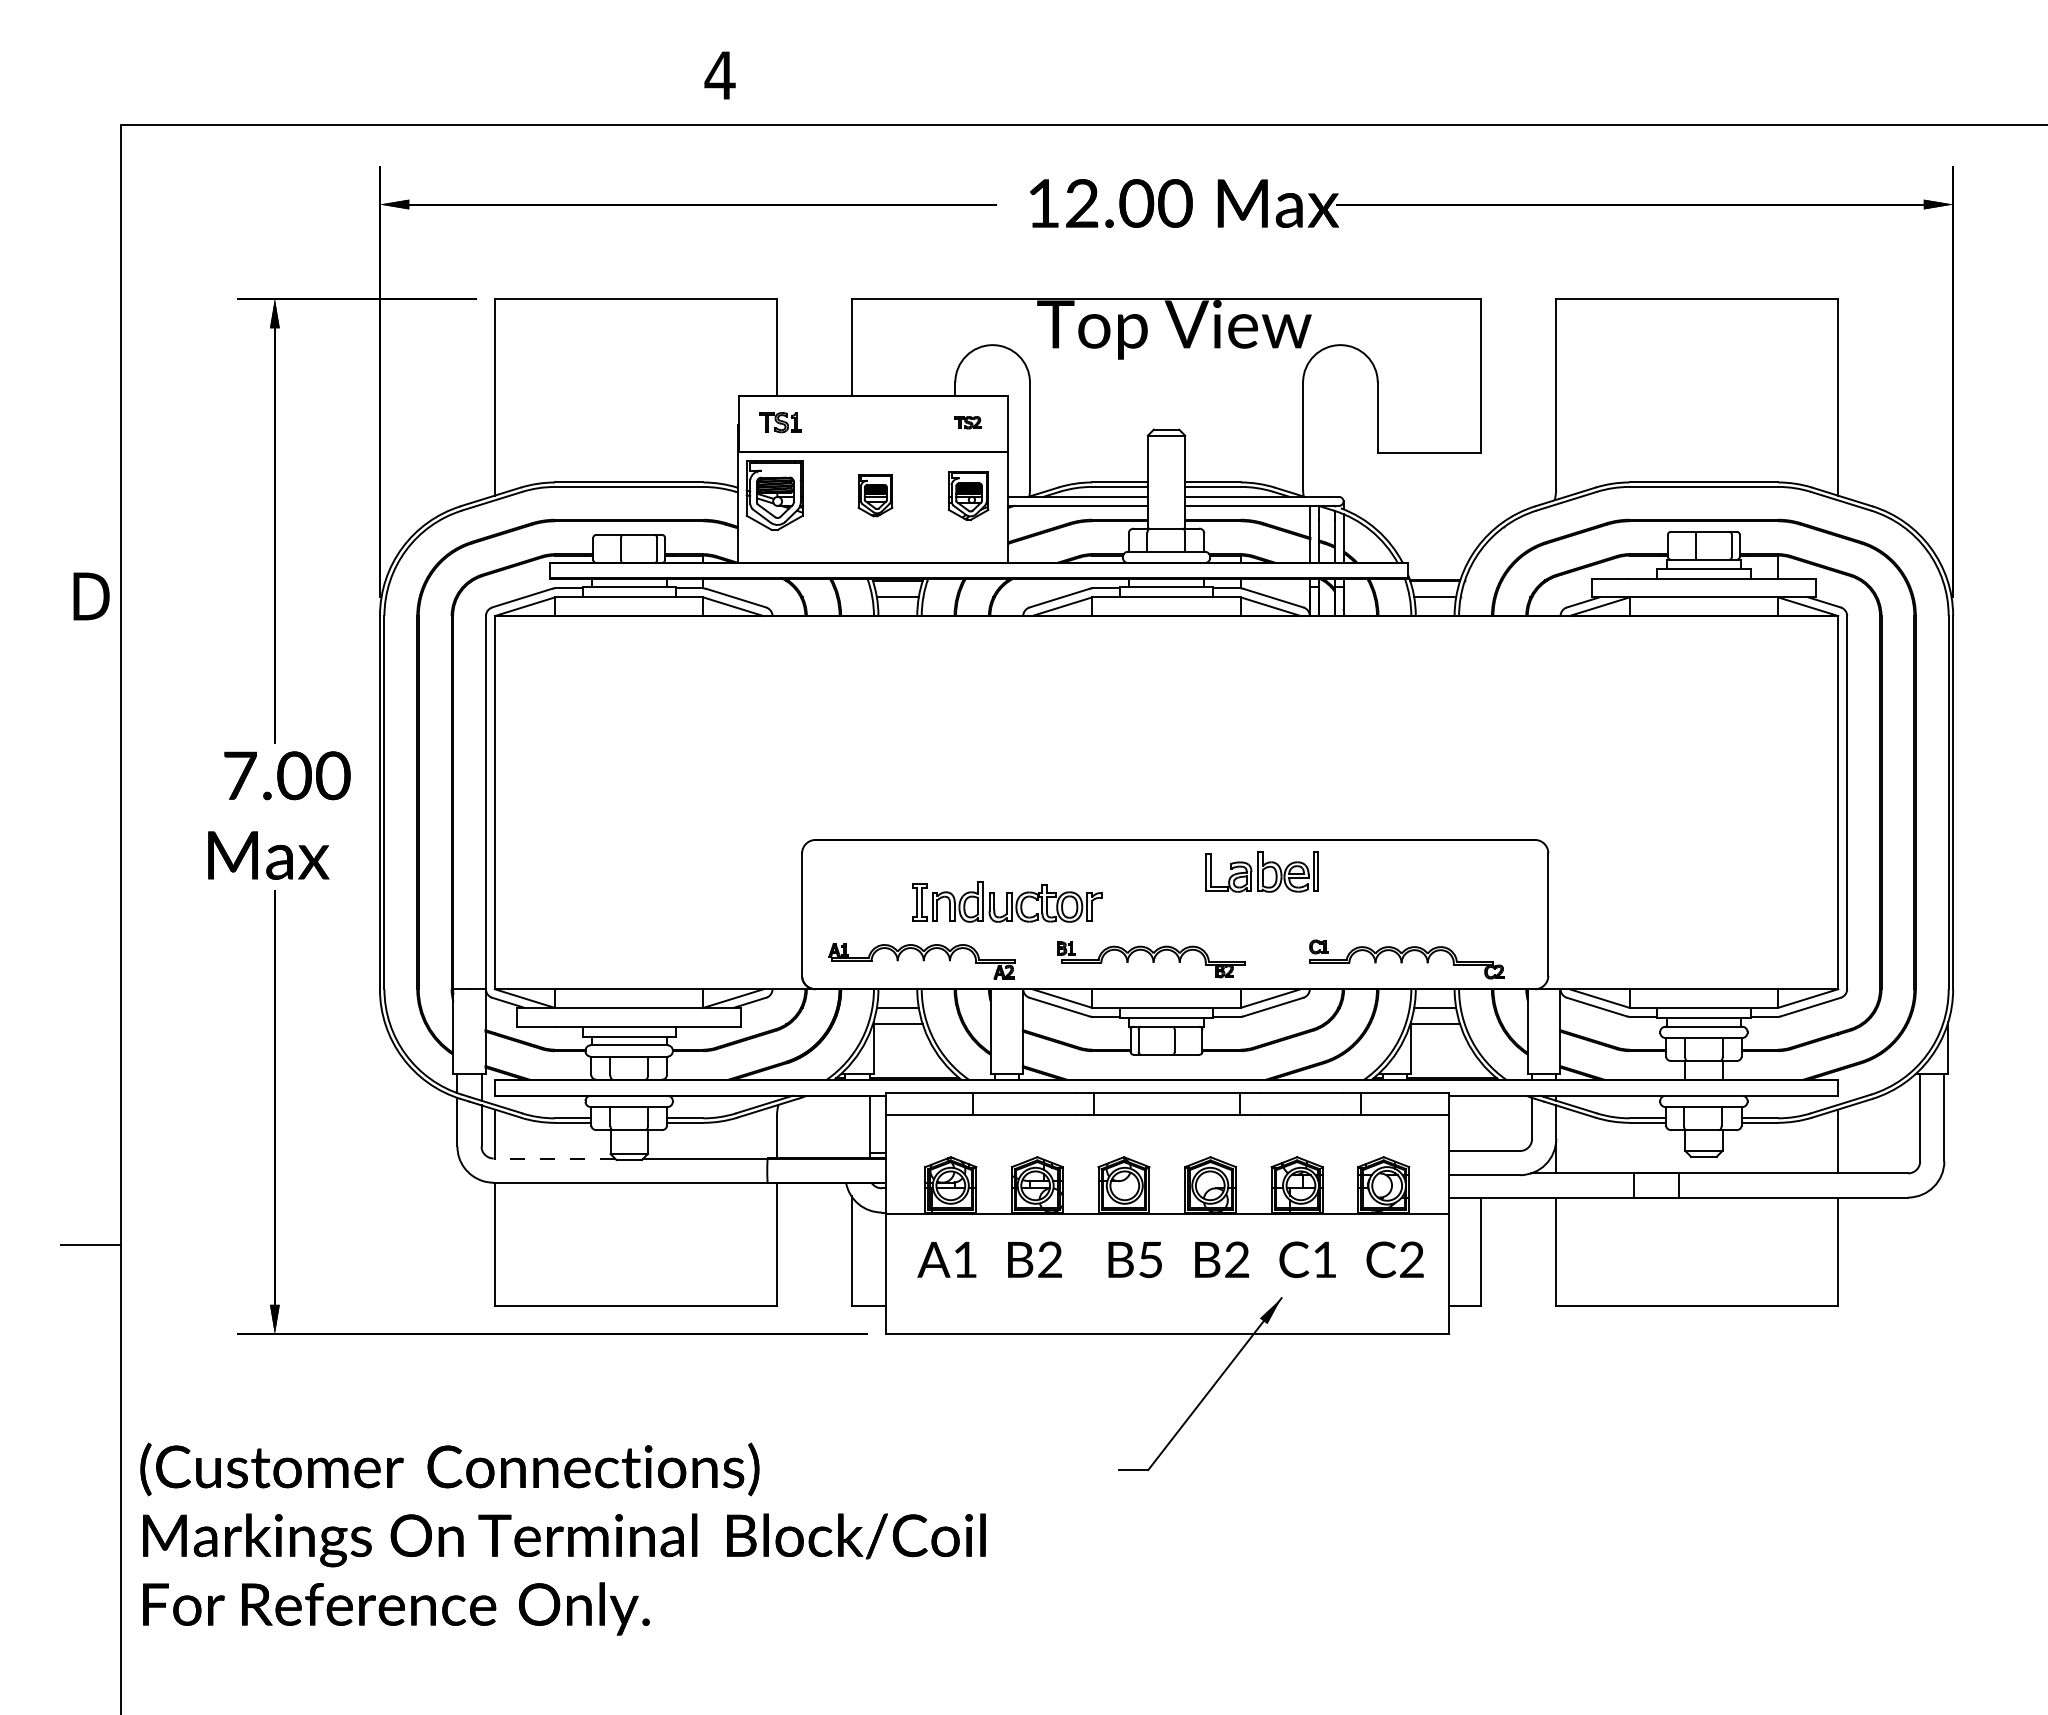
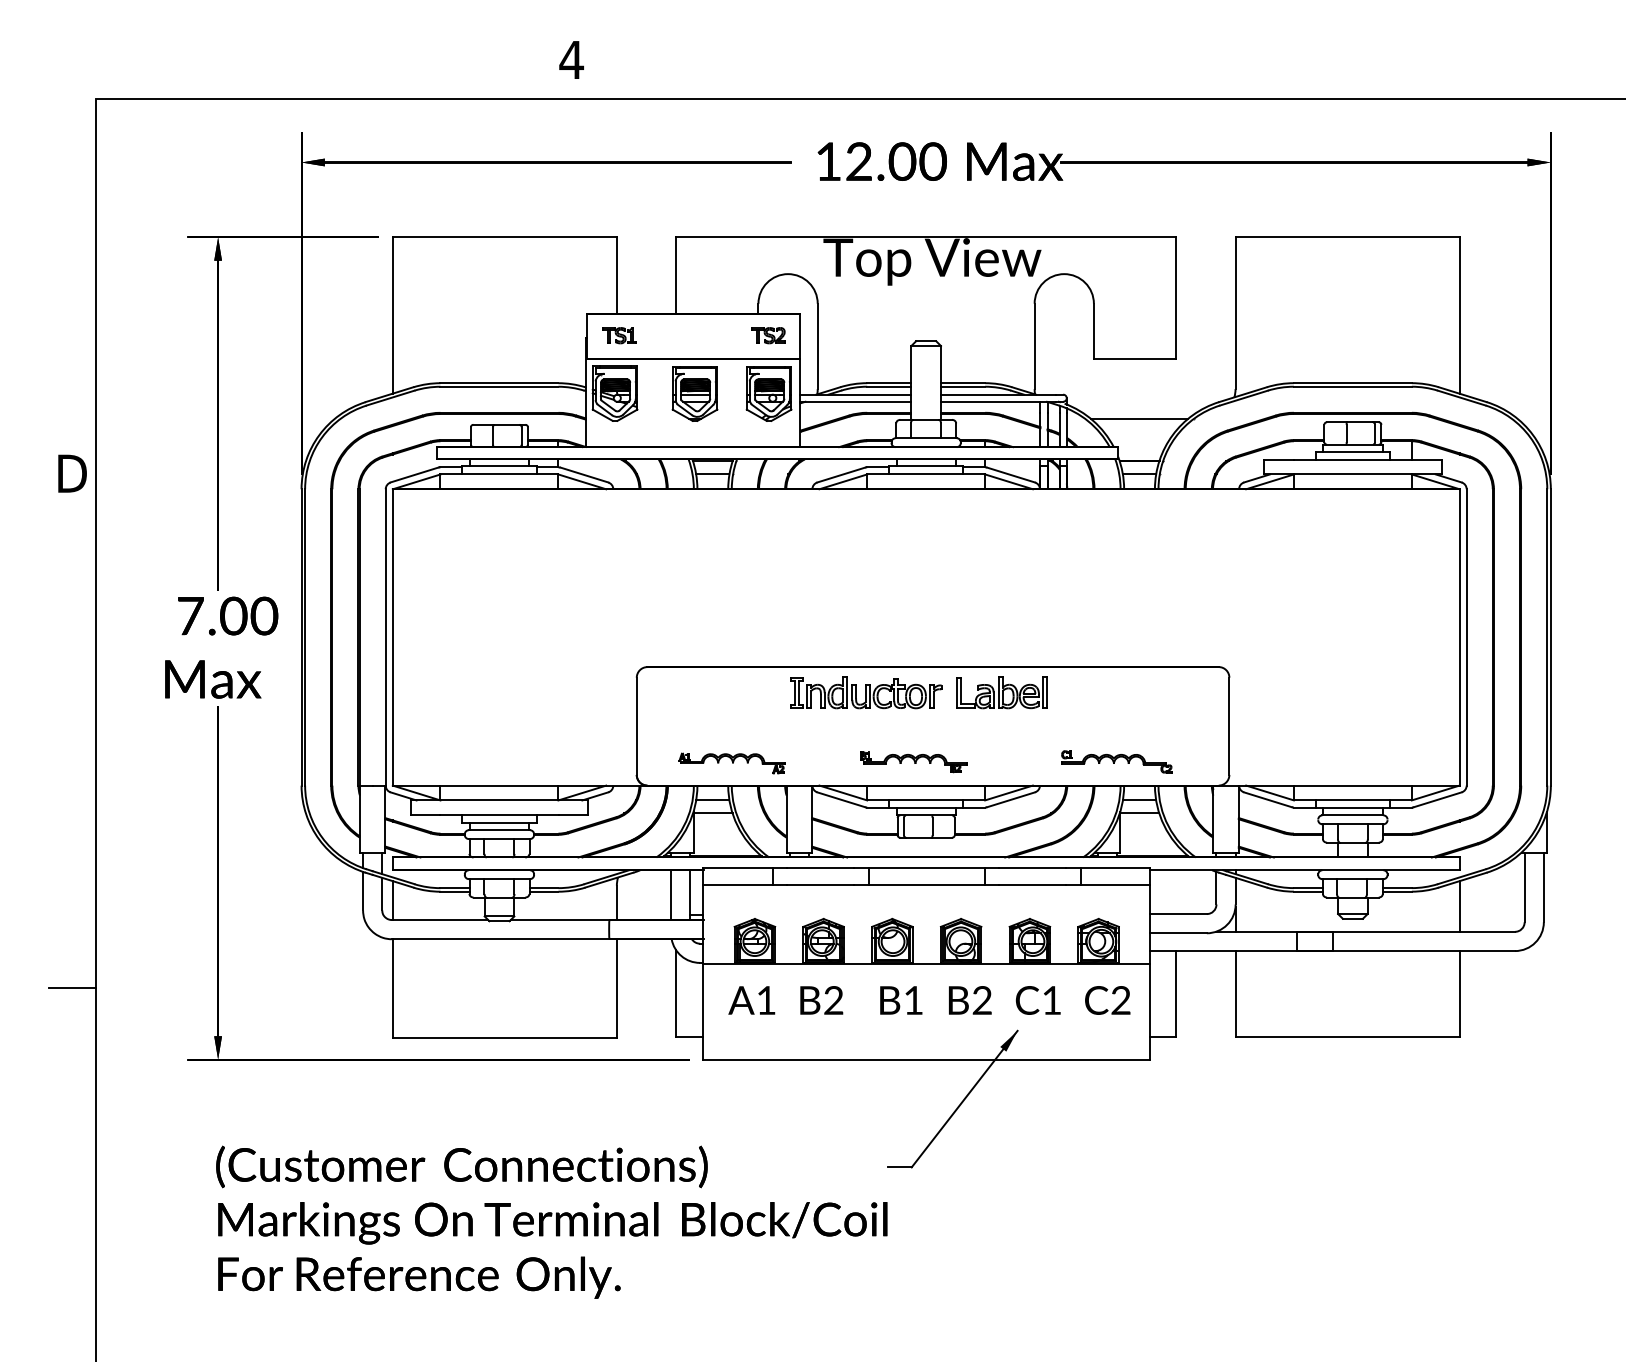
part: (967, 422) -> (768, 335), size x1.67
part: (875, 495) -> (695, 393), size x1.67
part: (968, 496) -> (768, 394), size x1.43
line: (1434, 527) -> (1138, 418), added
part: (1007, 901) -> (866, 692), moved
part: (1406, 958) -> (1116, 761), size x0.71
part: (1151, 959) -> (914, 761), size x0.71
part: (921, 961) -> (731, 763), size x0.71
line: (845, 1126) -> (671, 894), added
line: (554, 1158) -> (440, 920), dashed -> solid
text: (1150, 1260) -> (913, 1001), B5 -> B1
text: (562, 1538) -> (551, 1221), moved

